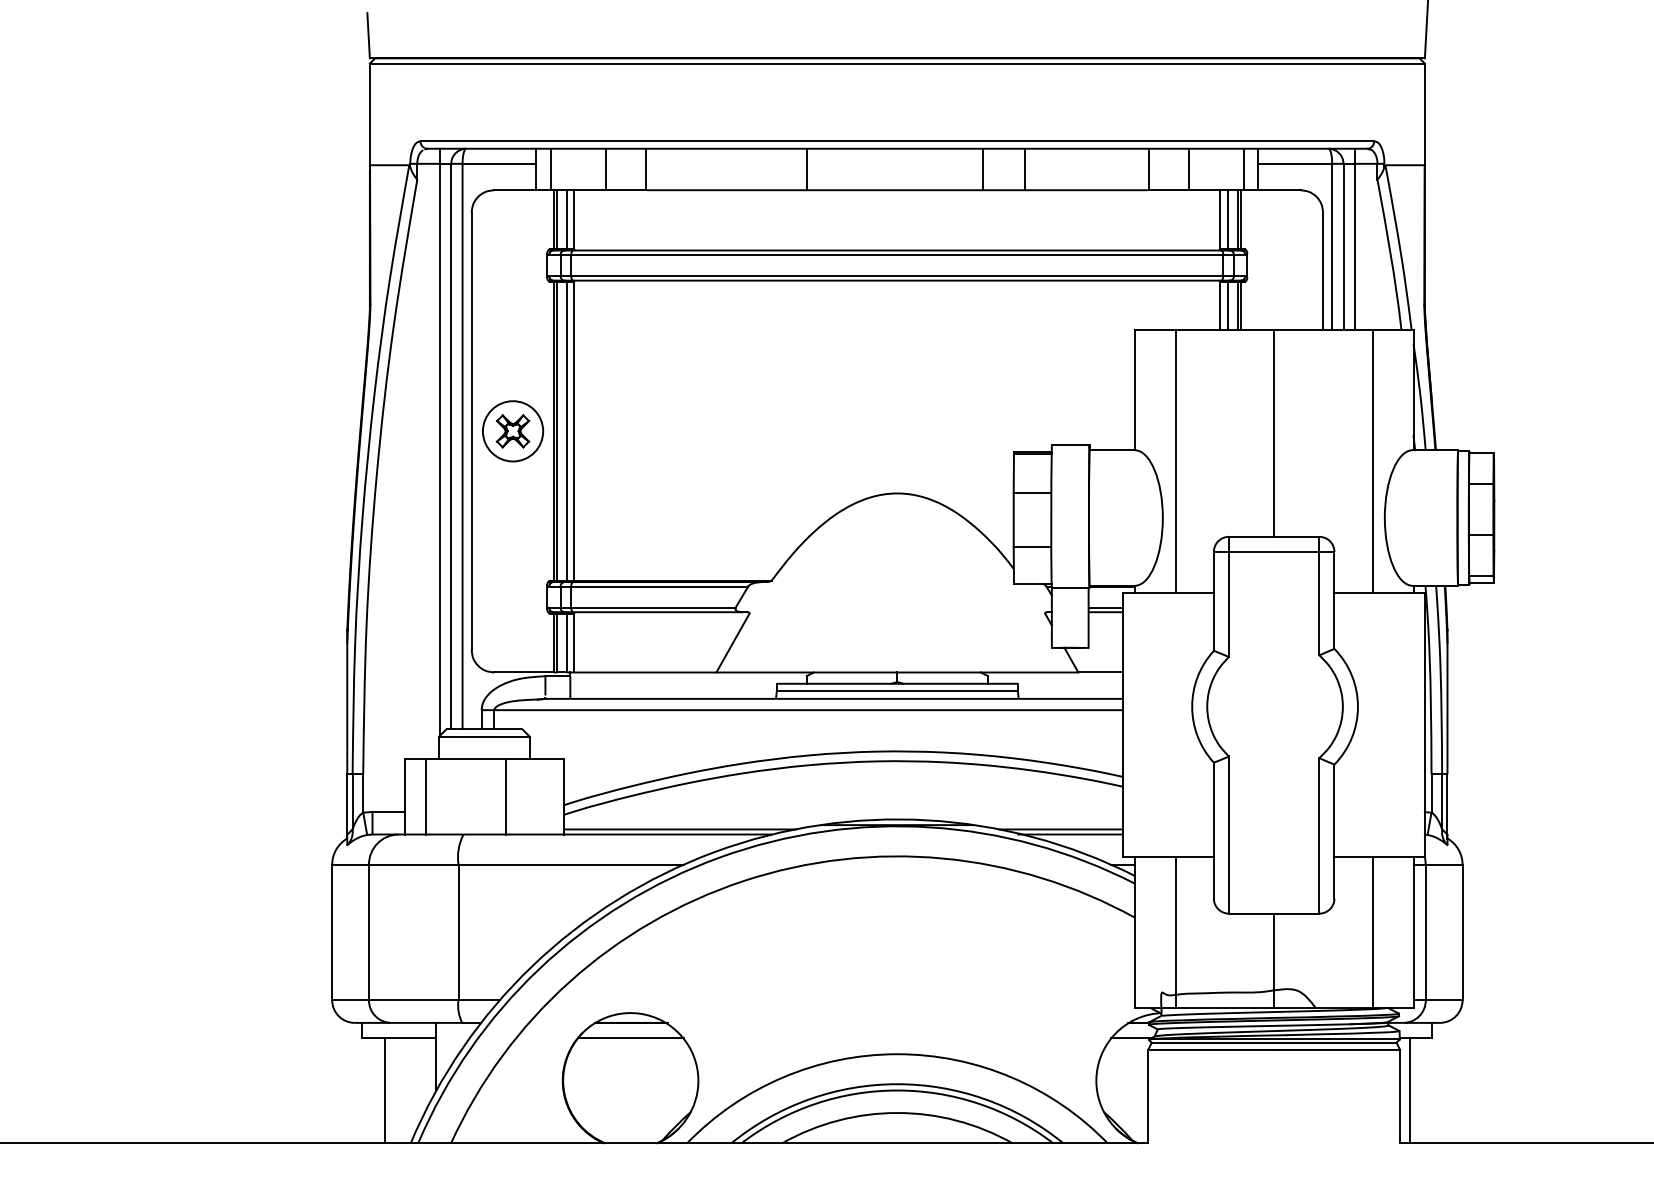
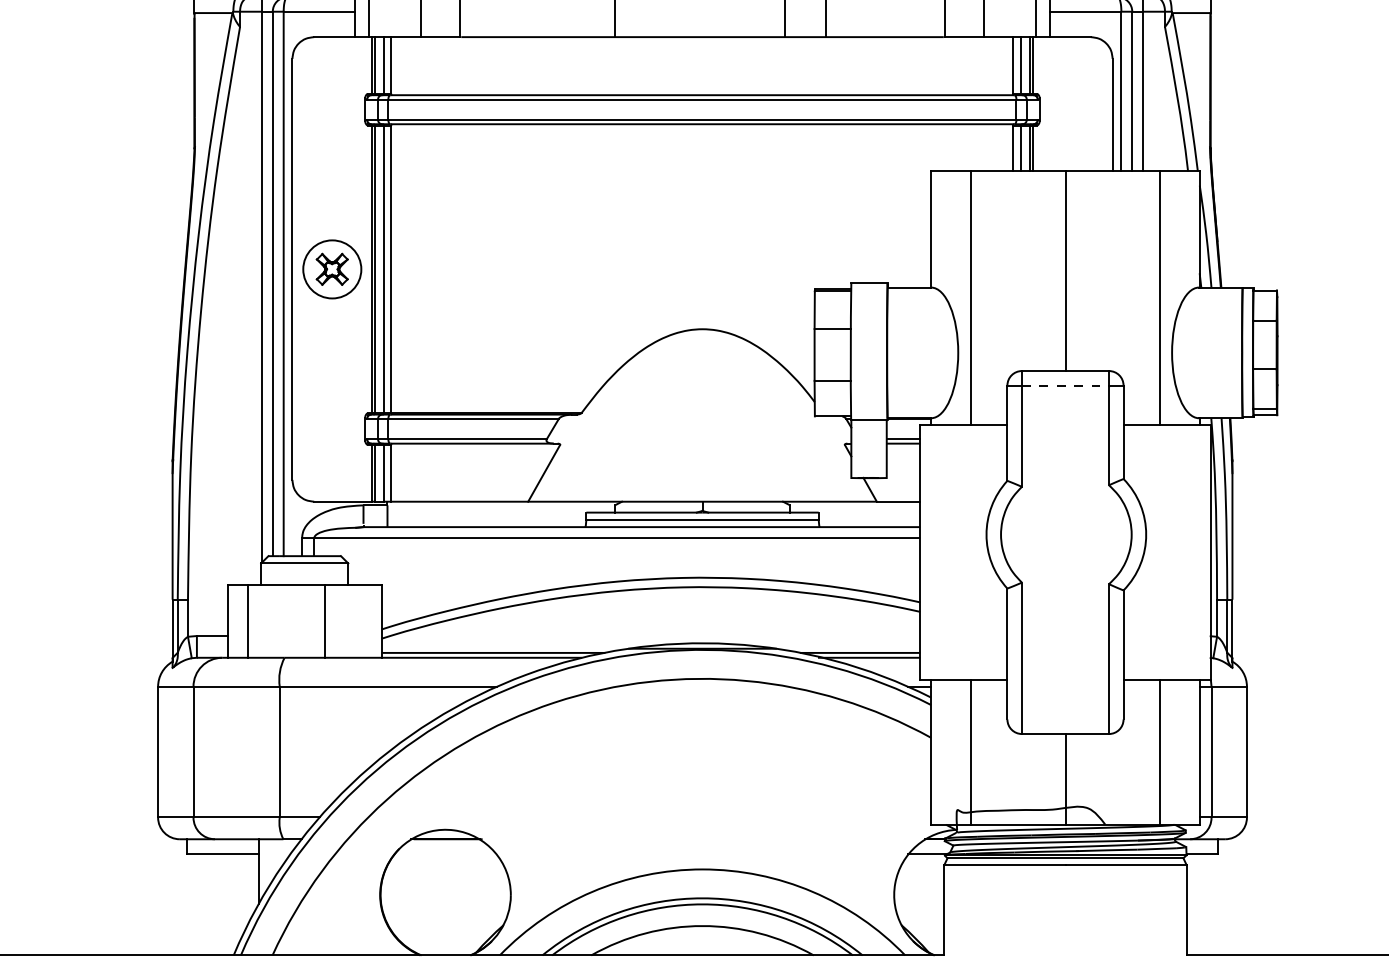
line: (1274, 551) -> (1065, 385), solid -> dashed
line: (631, 1037) -> (446, 853), removed
line: (384, 1090) -> (208, 904), removed
line: (1409, 1090) -> (1195, 904), removed

